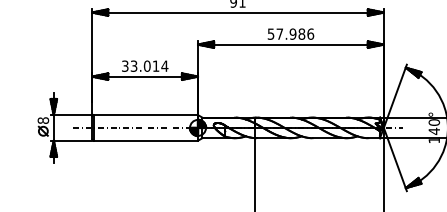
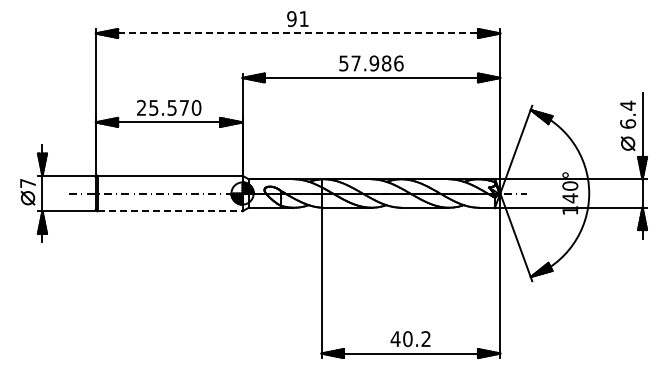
line: (238, 12) -> (298, 33), solid -> dashed
text: (145, 65) -> (169, 107), 33.014 -> 25.570
text: (43, 120) -> (28, 183), 8 -> 7
line: (146, 140) -> (170, 211), solid -> dashed

